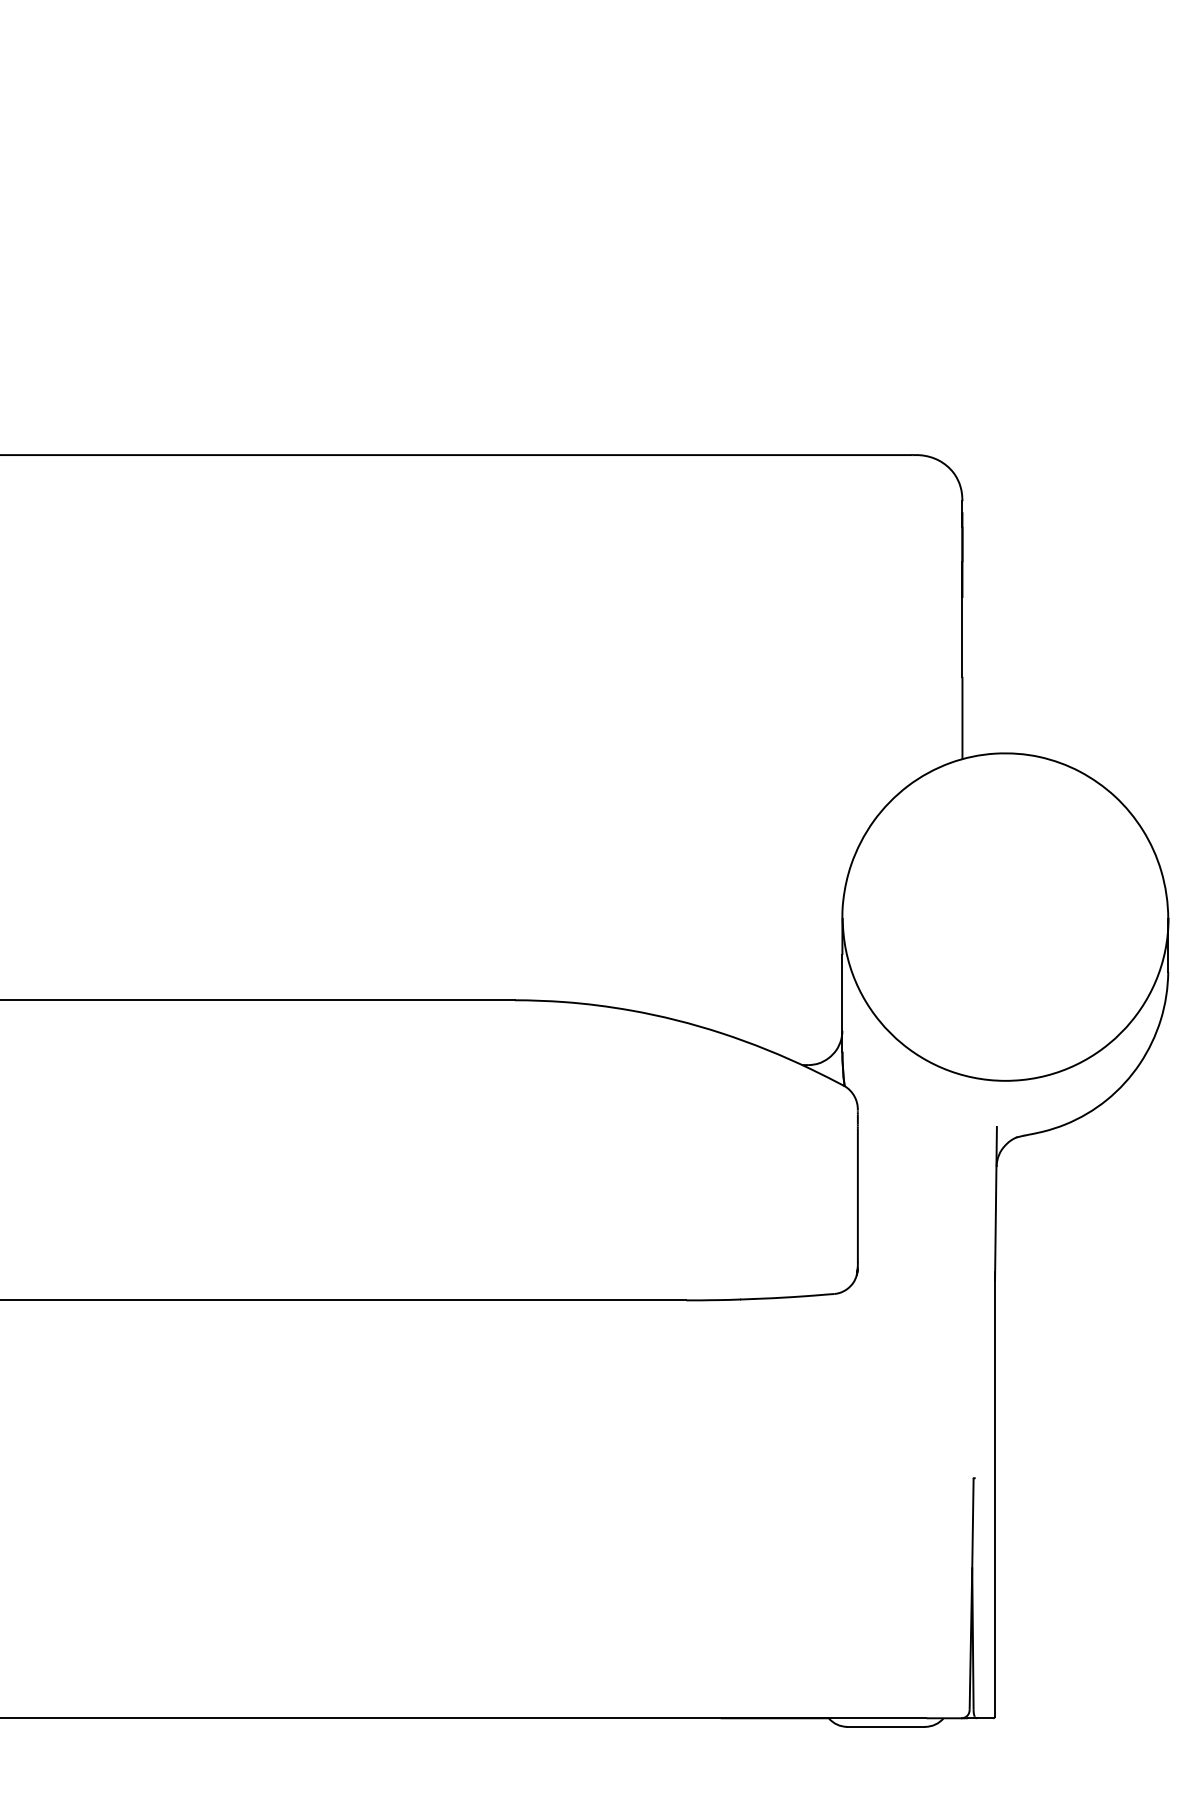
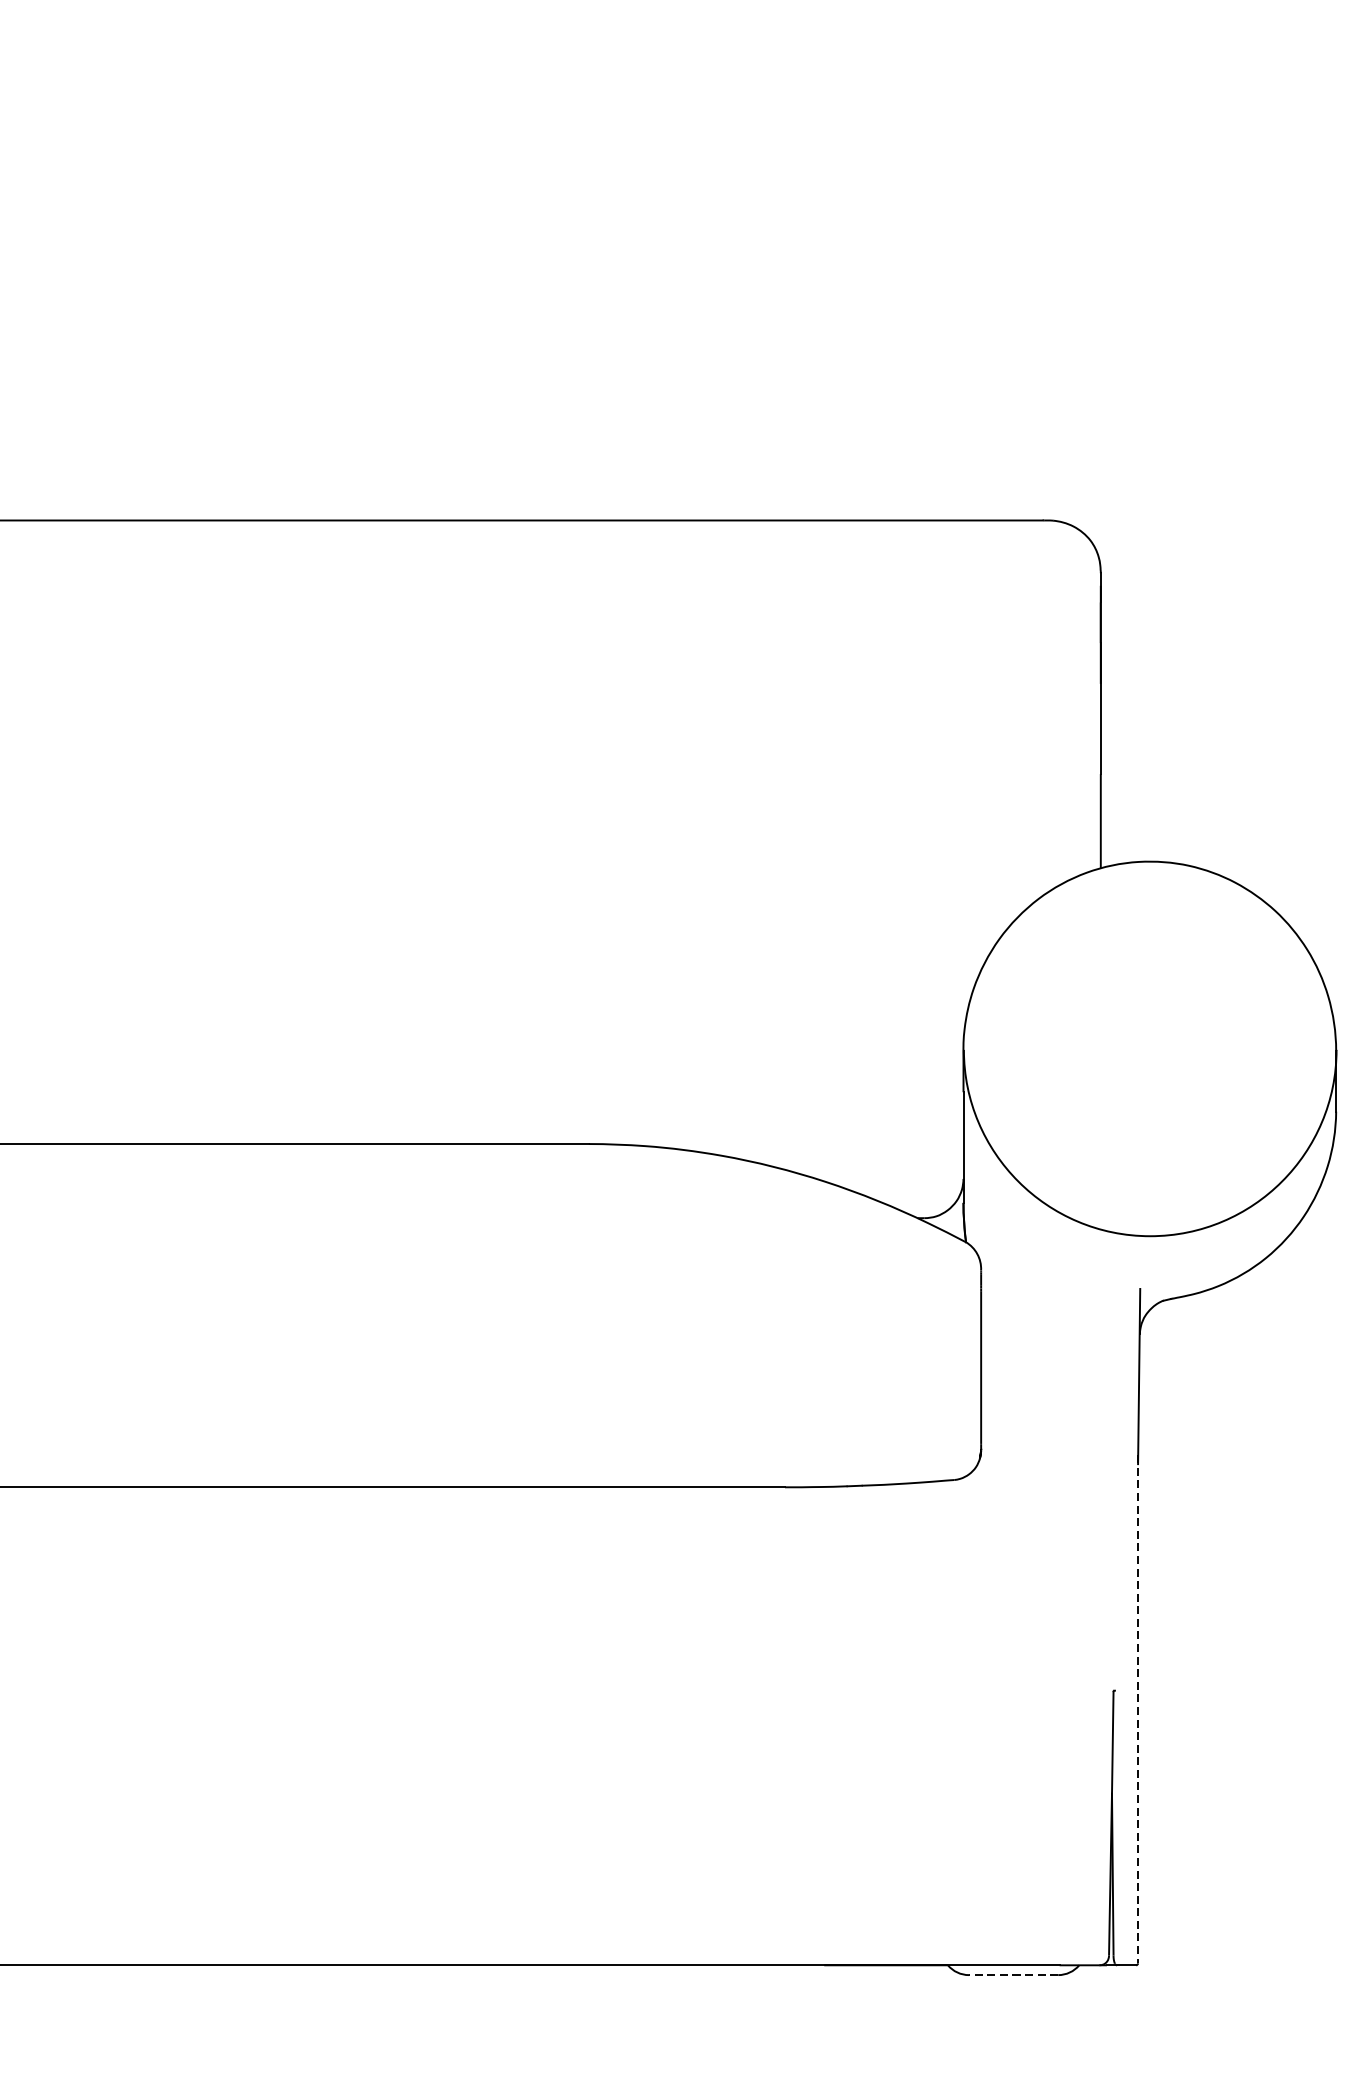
line: (995, 1494) -> (1138, 1709), solid -> dashed
line: (885, 1726) -> (1012, 1974), solid -> dashed

